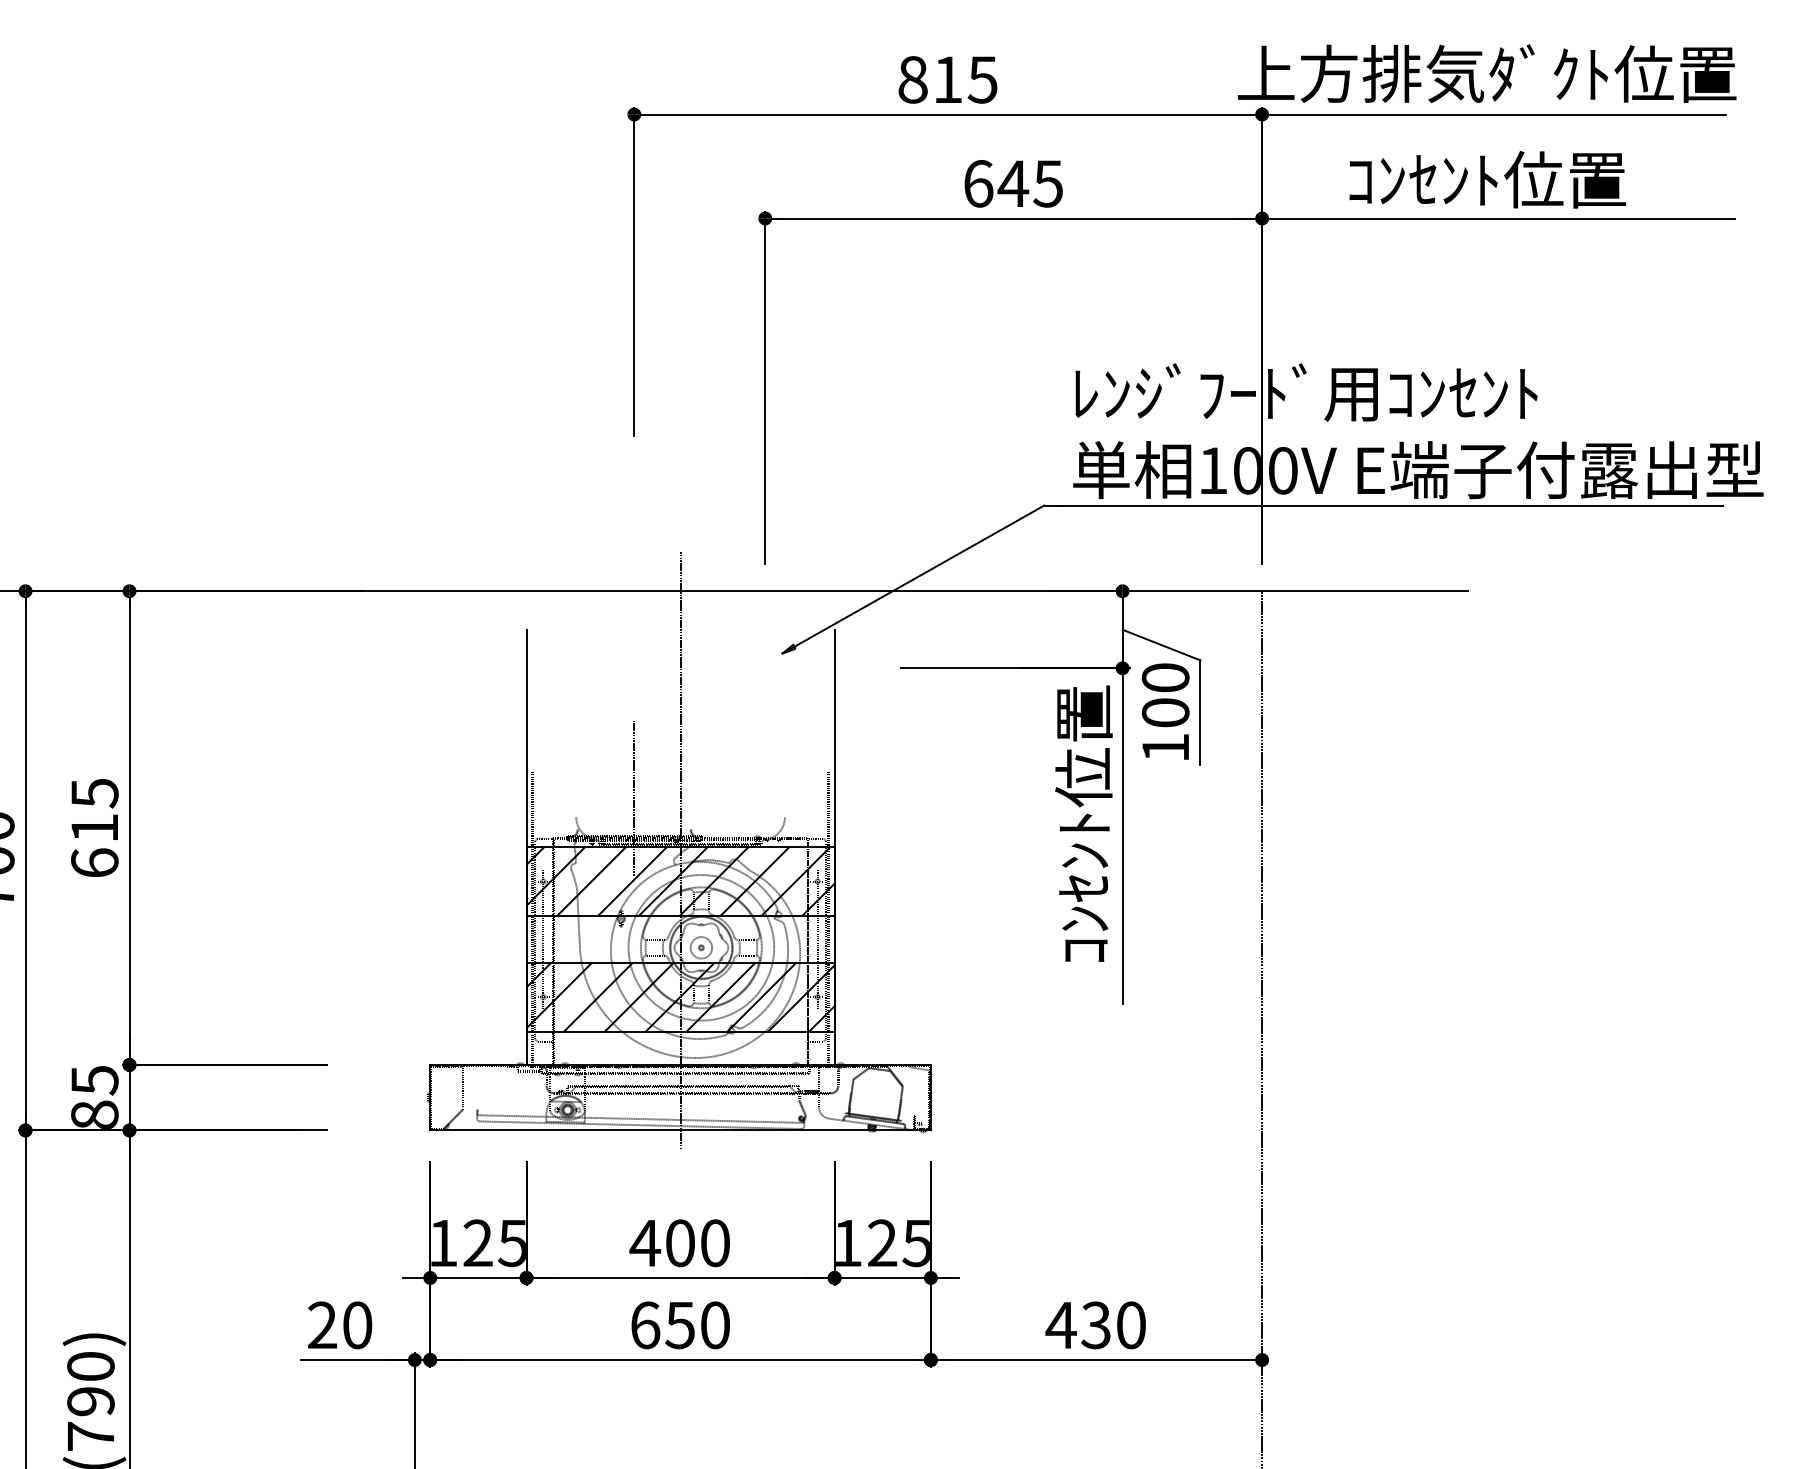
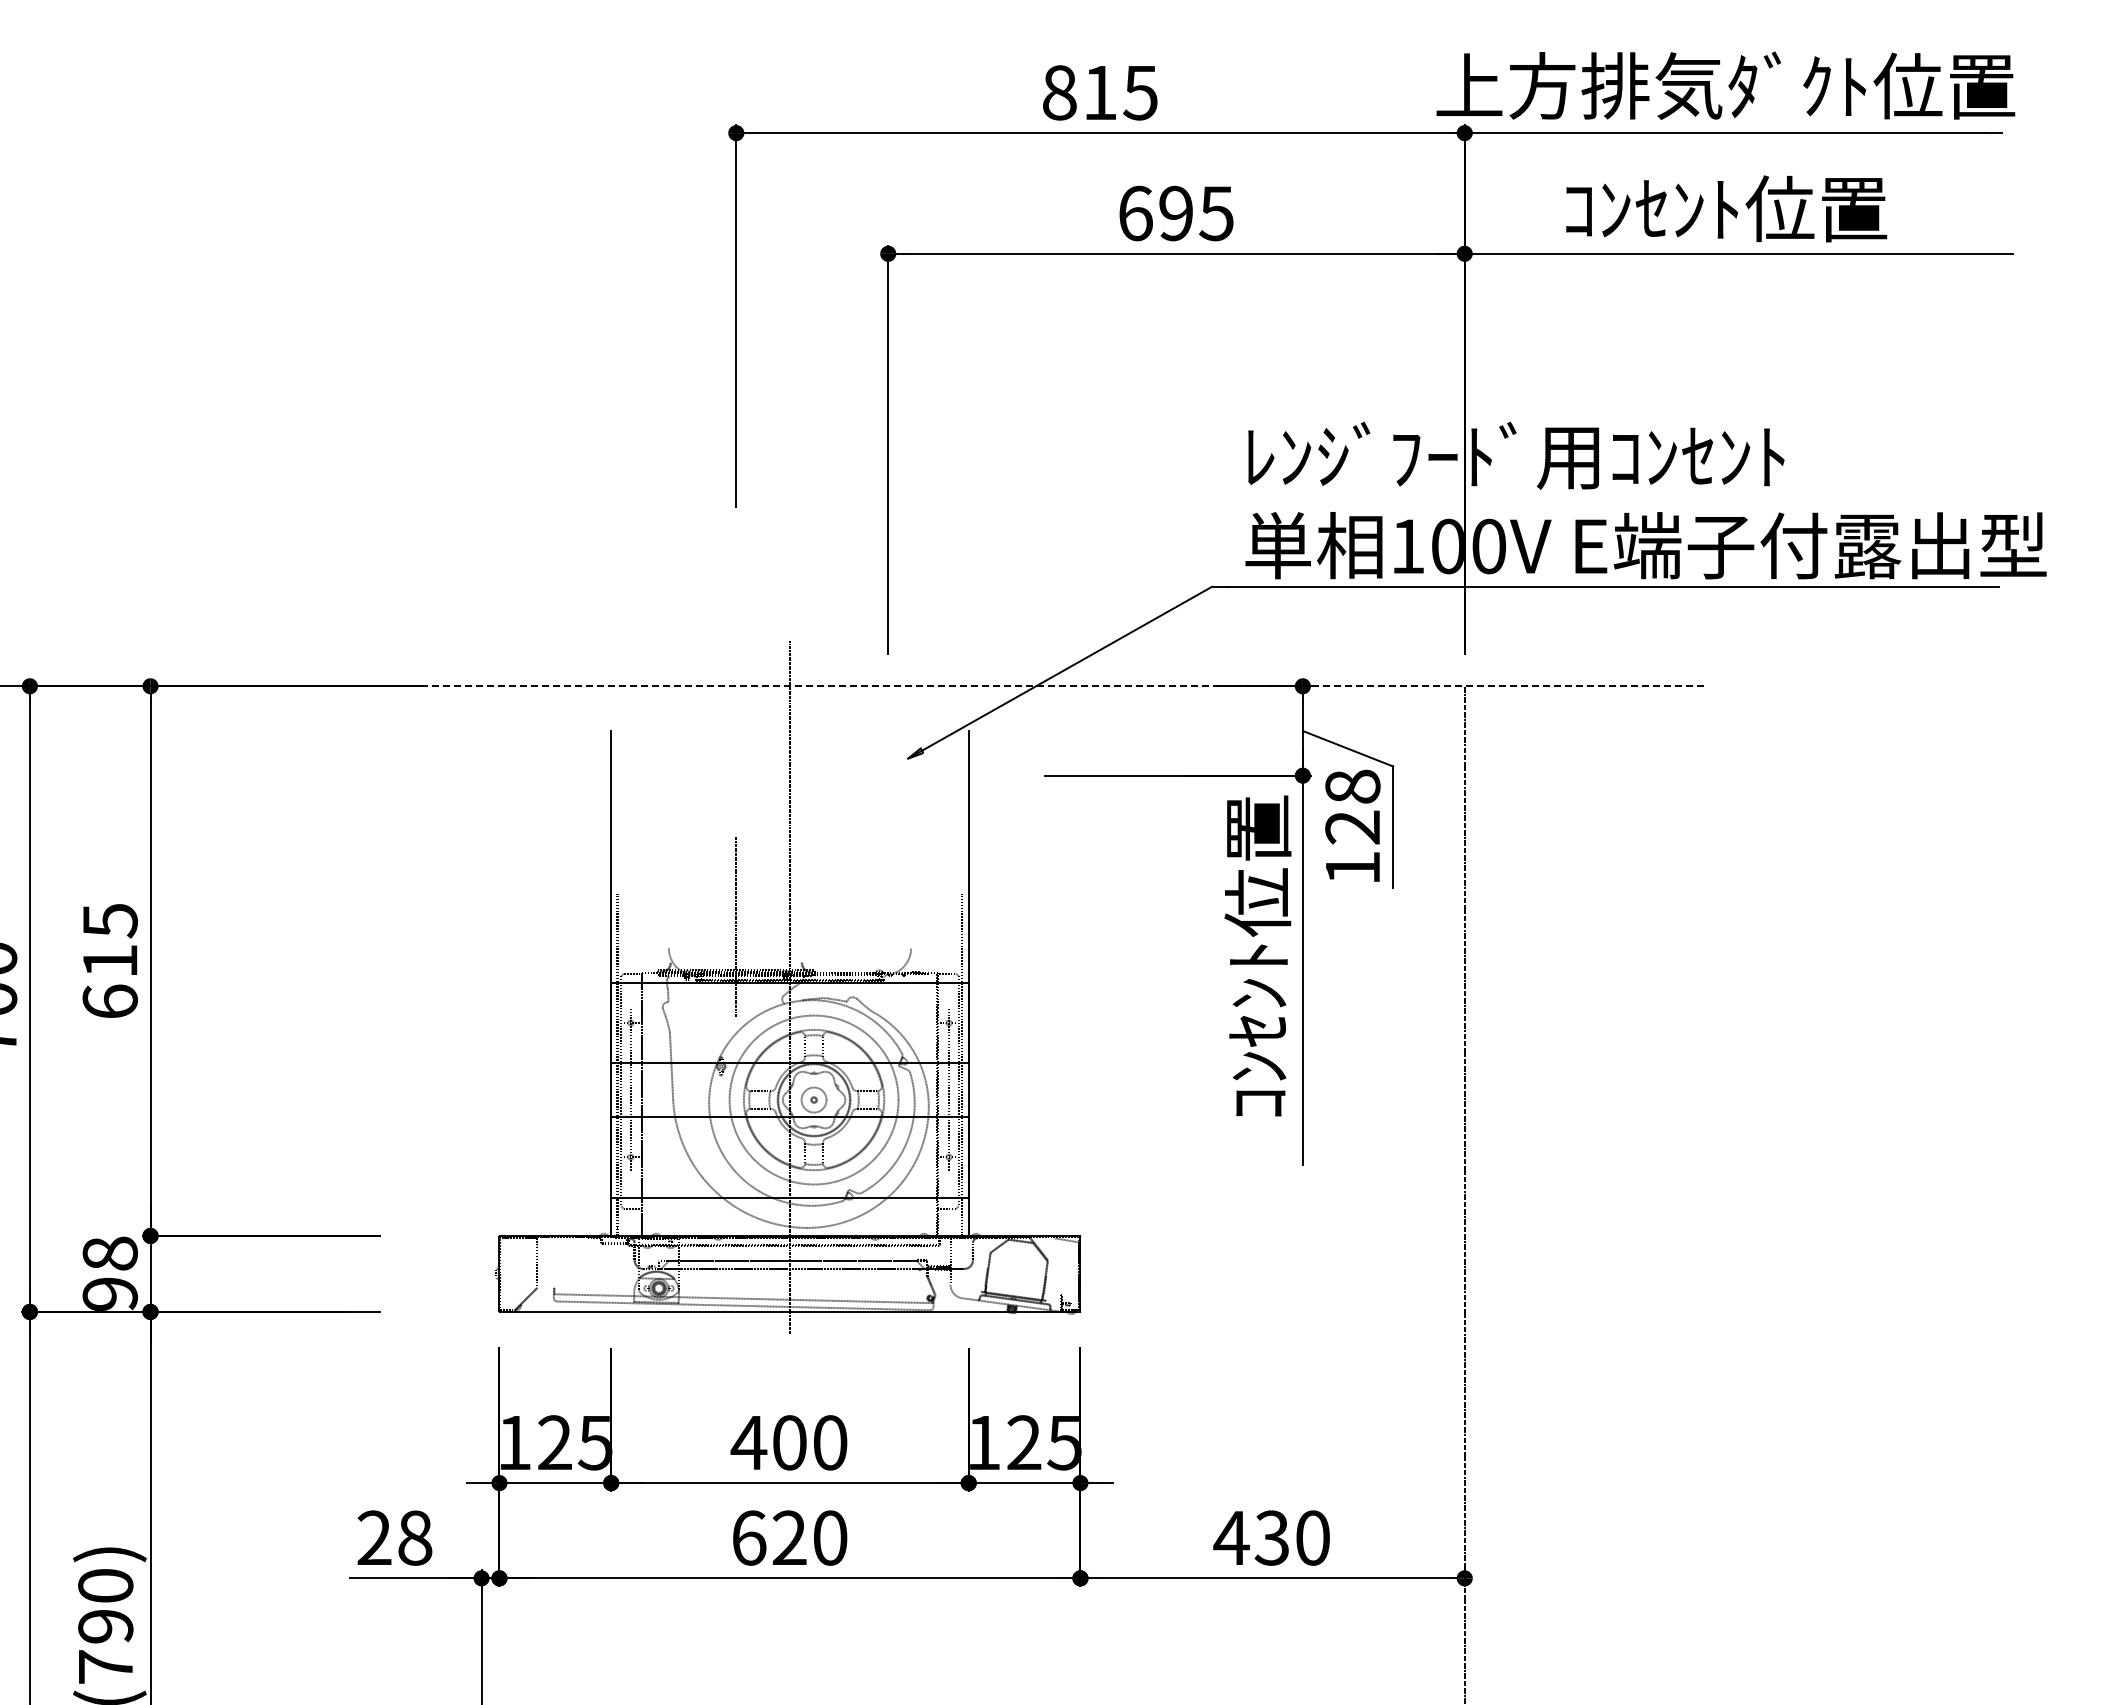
text: (1012, 183) -> (1175, 213), 645 -> 695
line: (862, 591) -> (1000, 686), solid -> dashed
text: (1165, 694) -> (1352, 806), 100 -> 128
hatch: (680, 881) -> (789, 1023), removed
hatch: (680, 997) -> (789, 1157), removed
text: (94, 1097) -> (109, 1273), 85 -> 98
text: (357, 1324) -> (415, 1537), 20 -> 28
text: (679, 1324) -> (788, 1537), 650 -> 620

